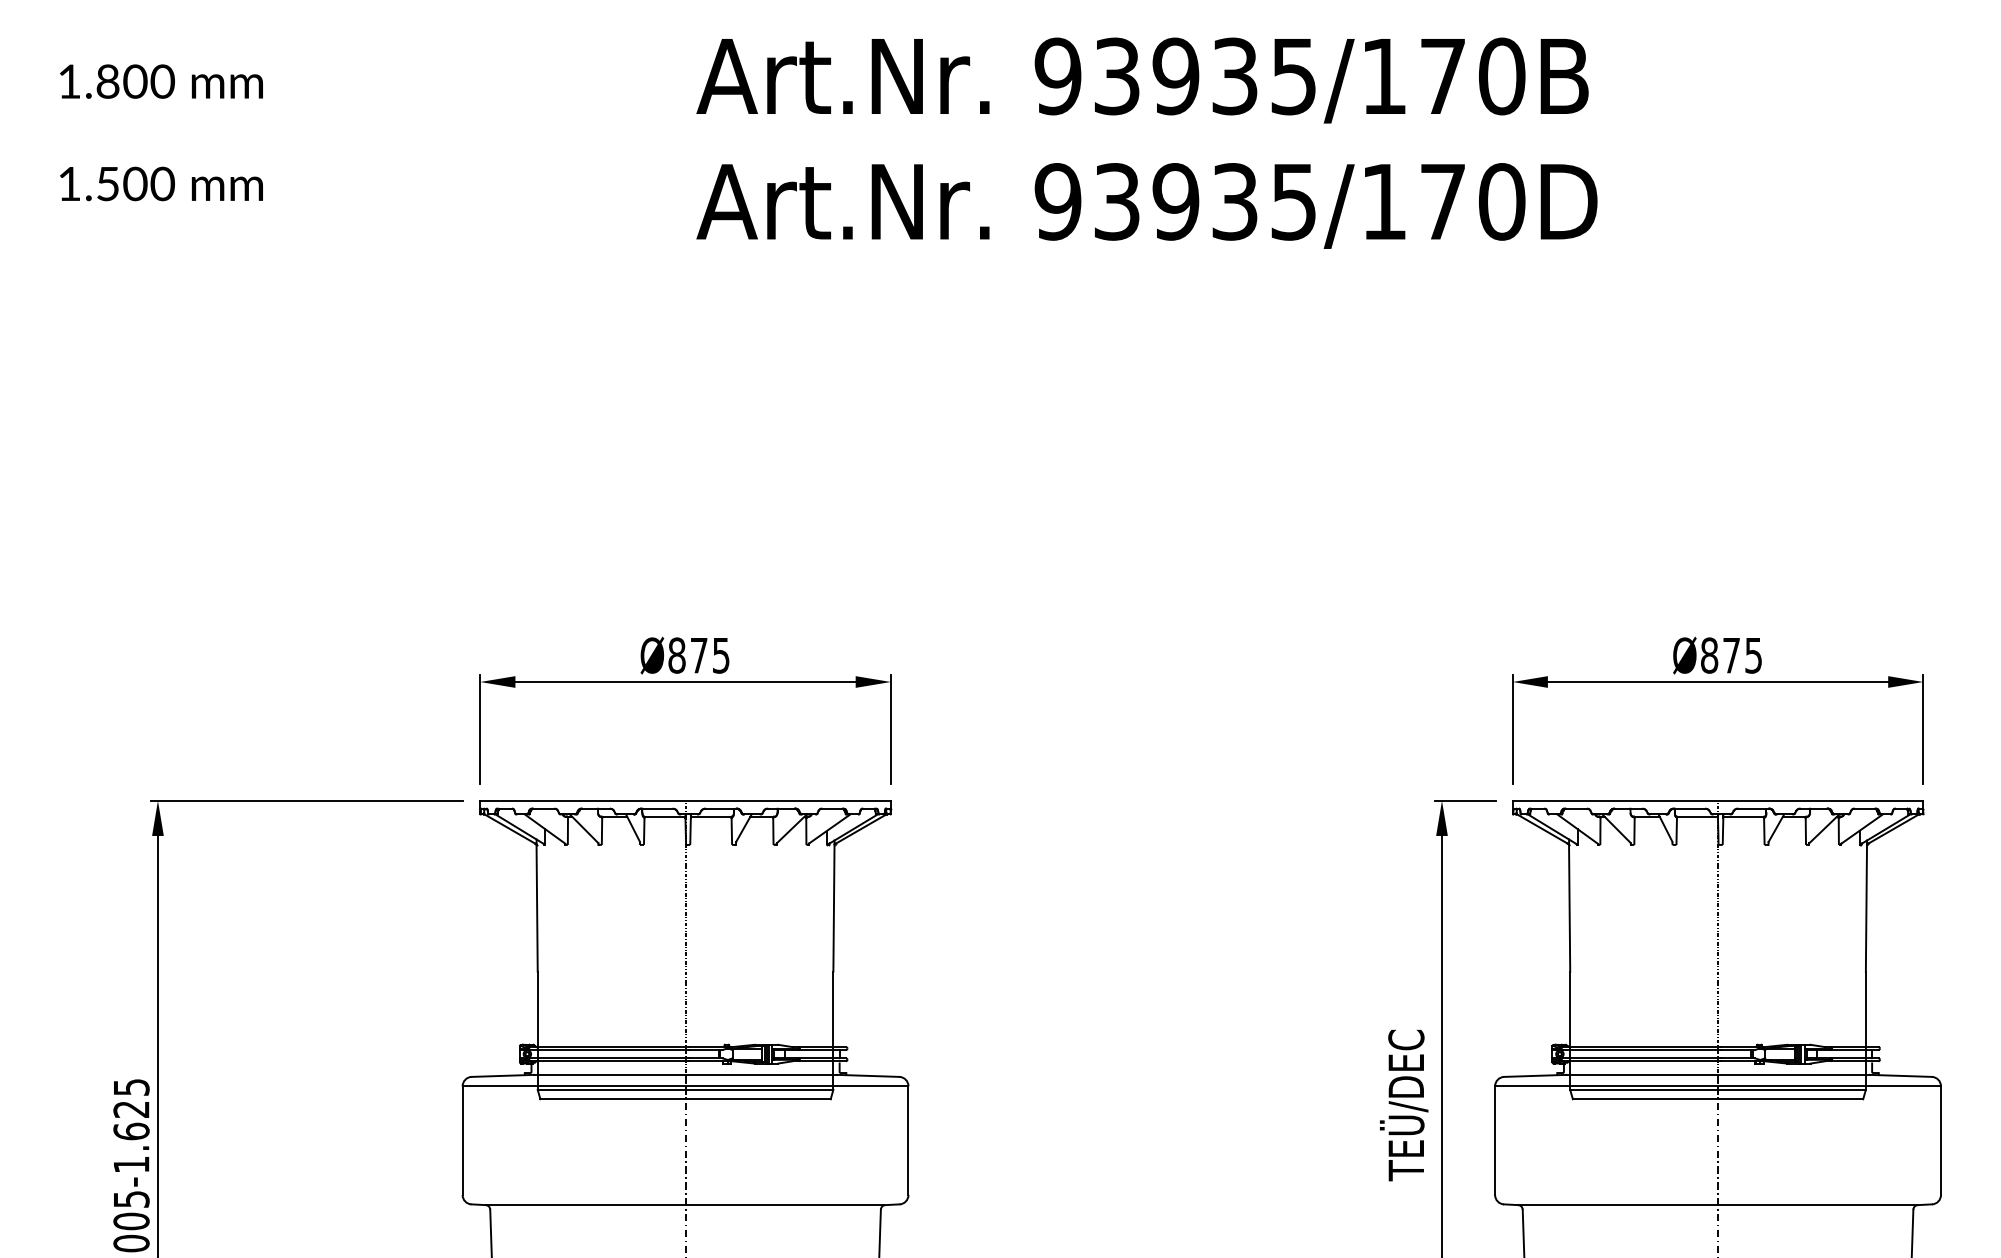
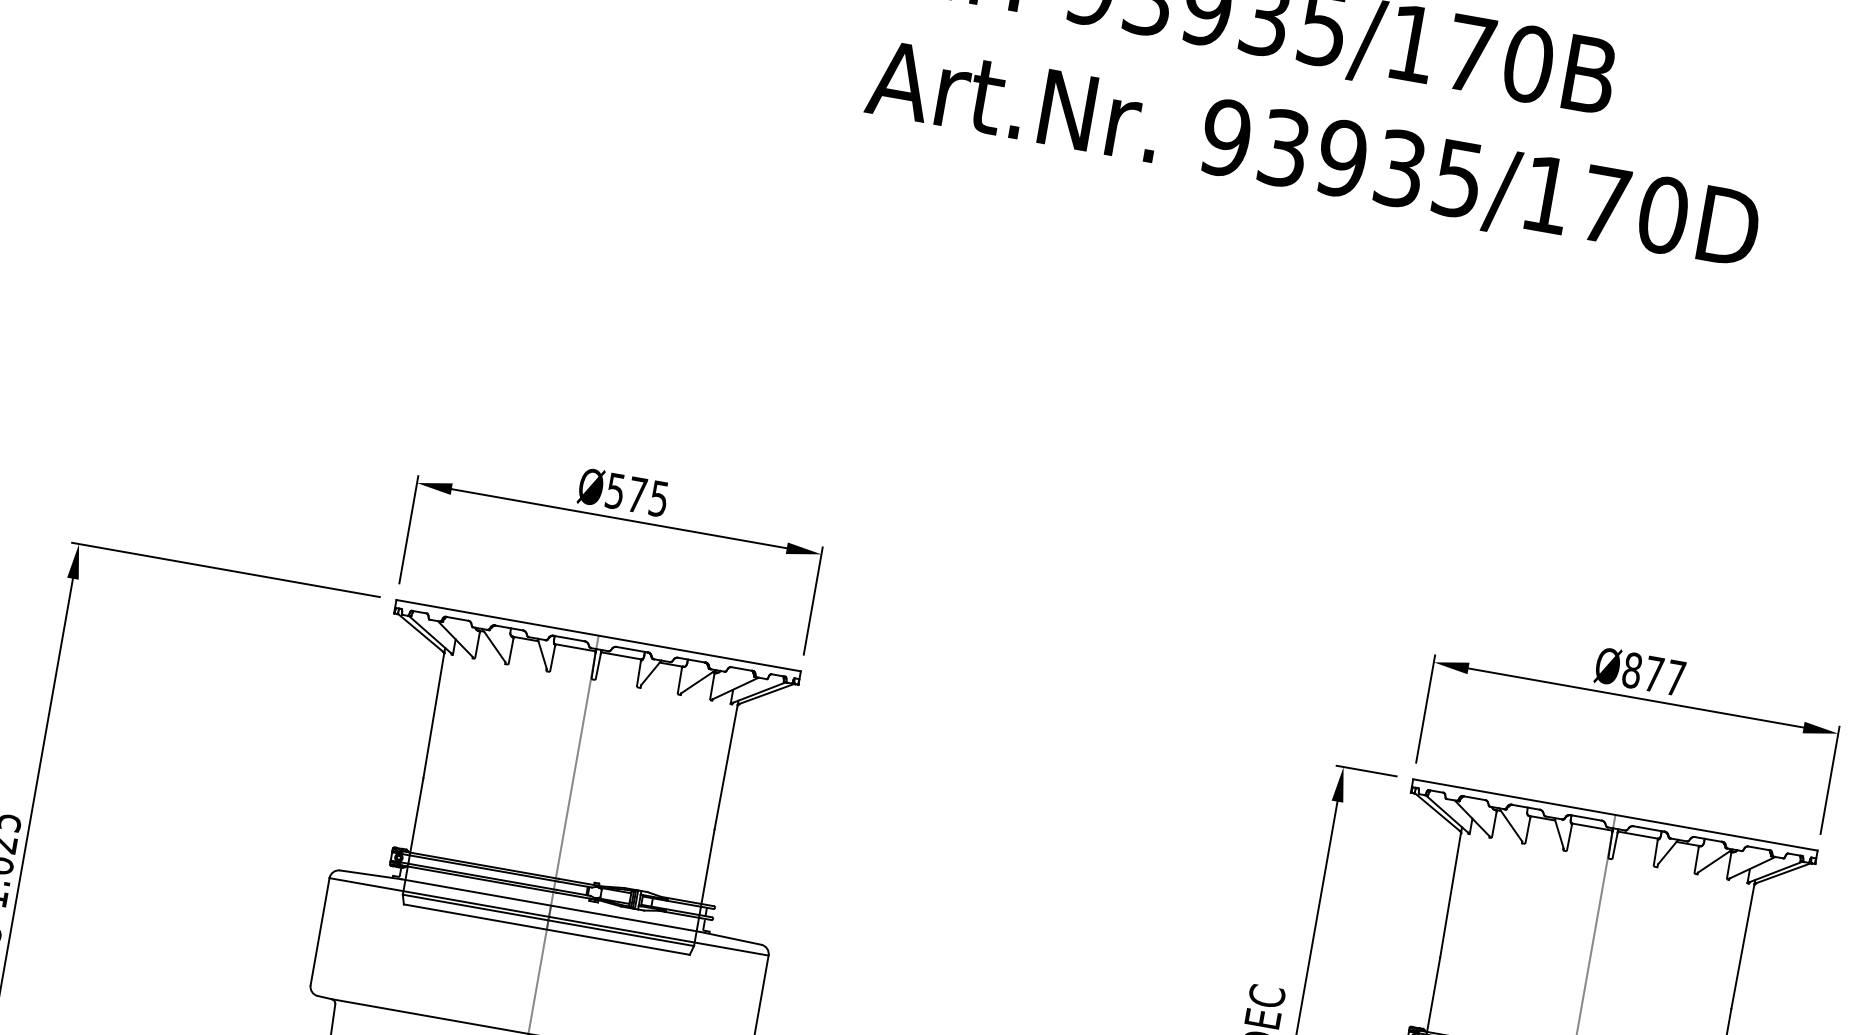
text: (1146, 205) -> (1312, 157), moved
text: (676, 655) -> (614, 491), Ø875 -> Ø575
text: (1753, 655) -> (1675, 678), Ø875 -> Ø877

